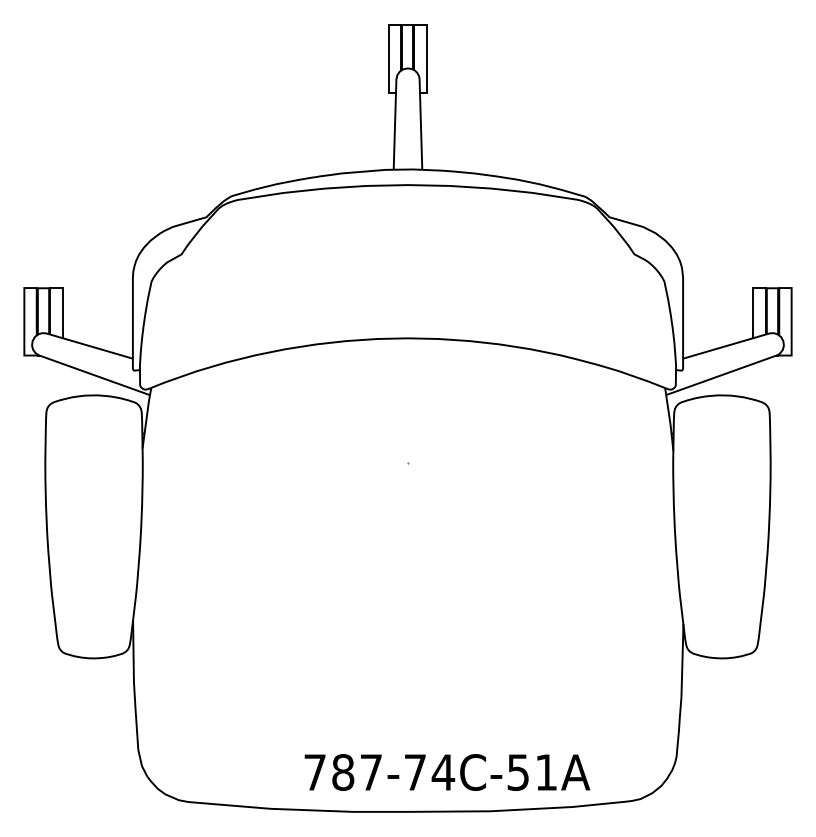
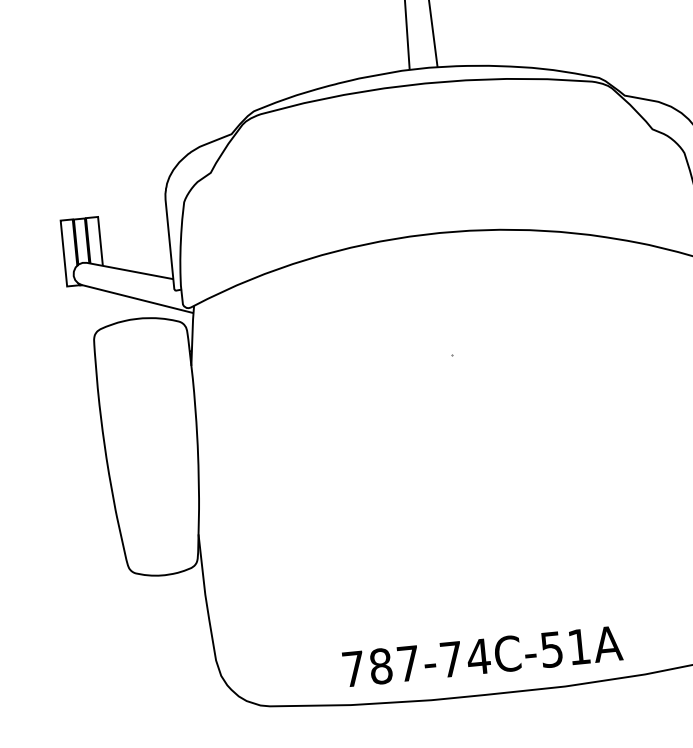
text: (447, 772) -> (482, 656), moved

